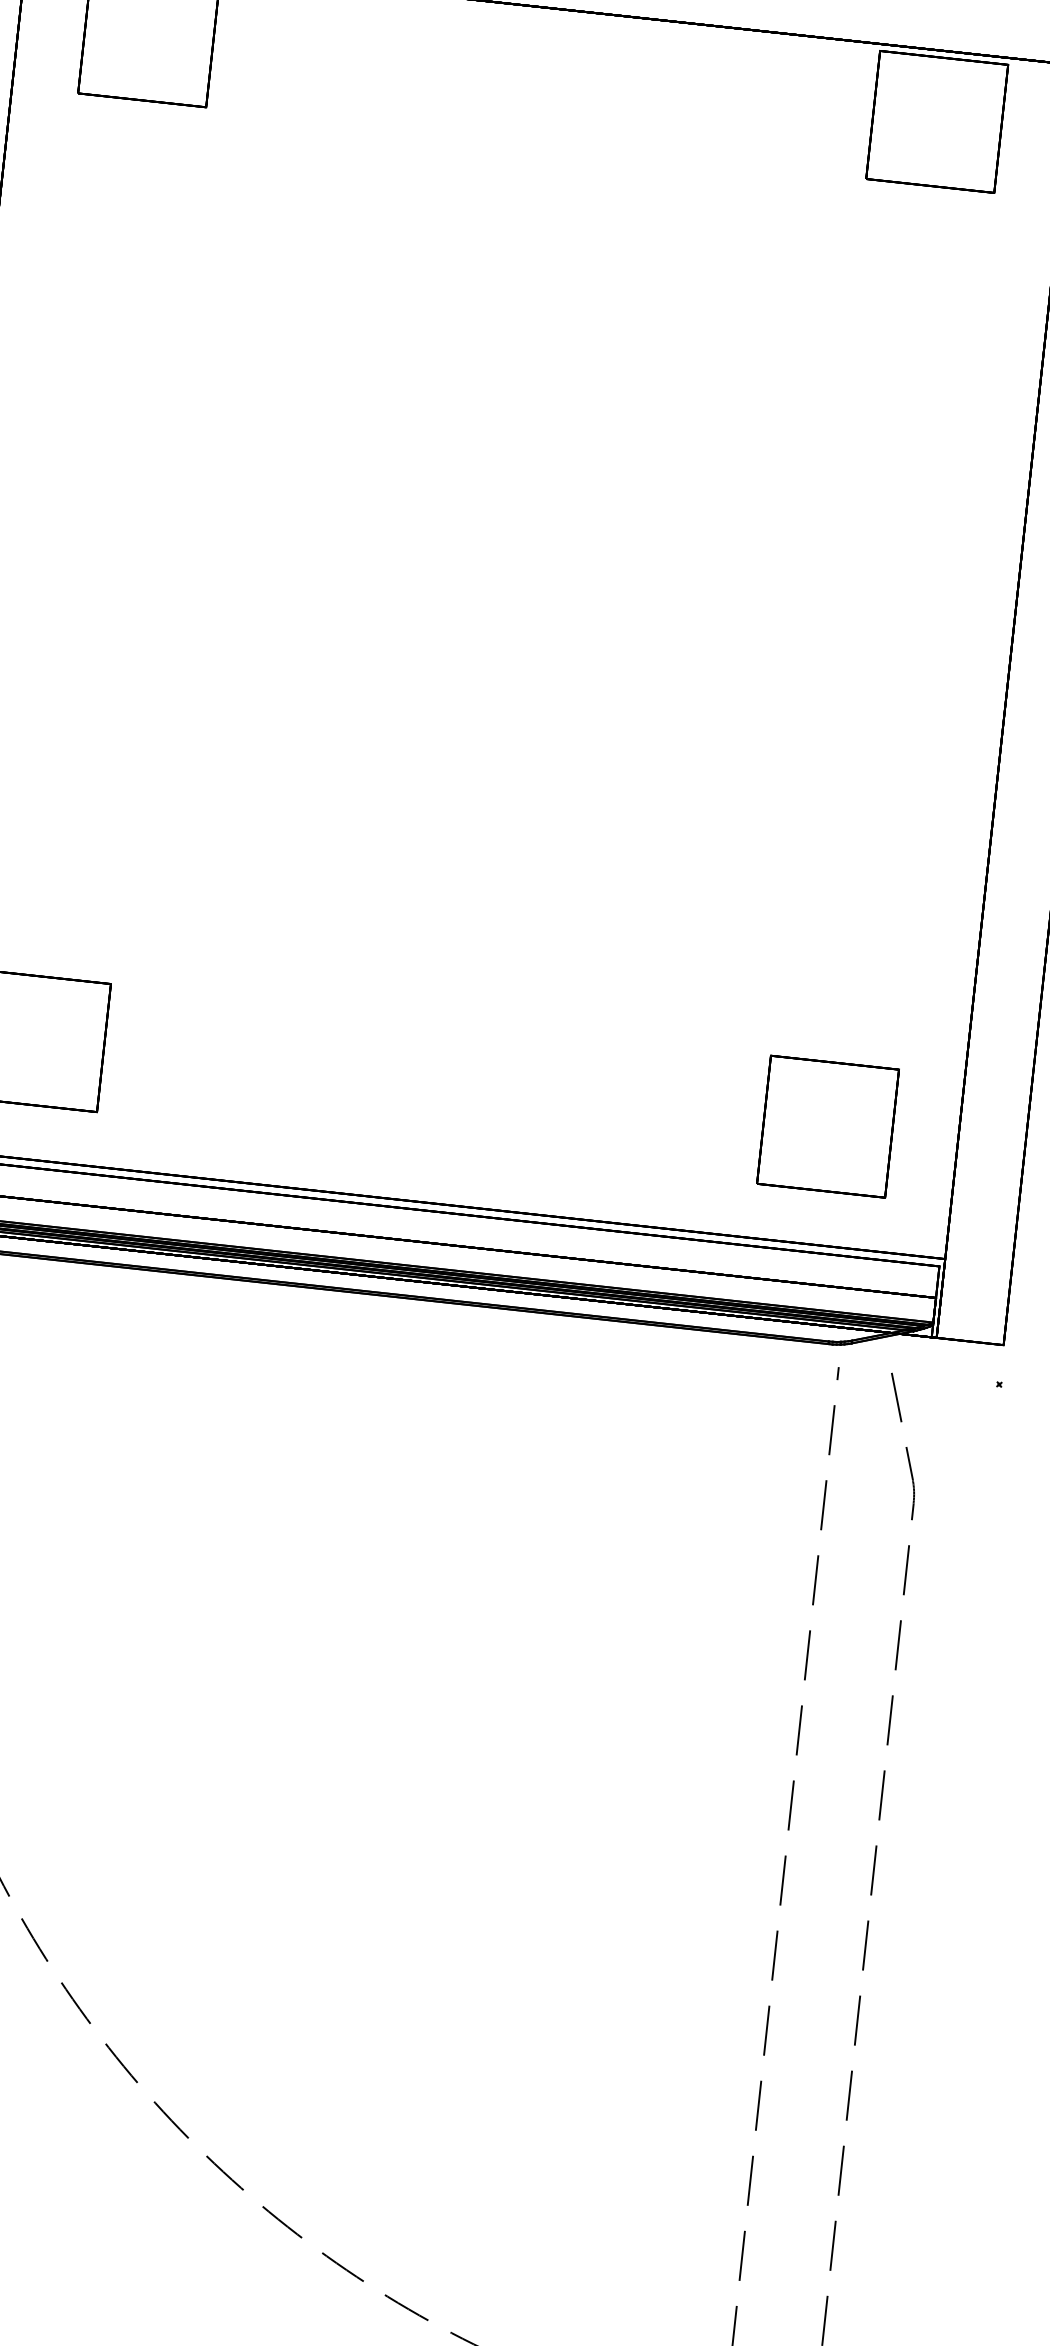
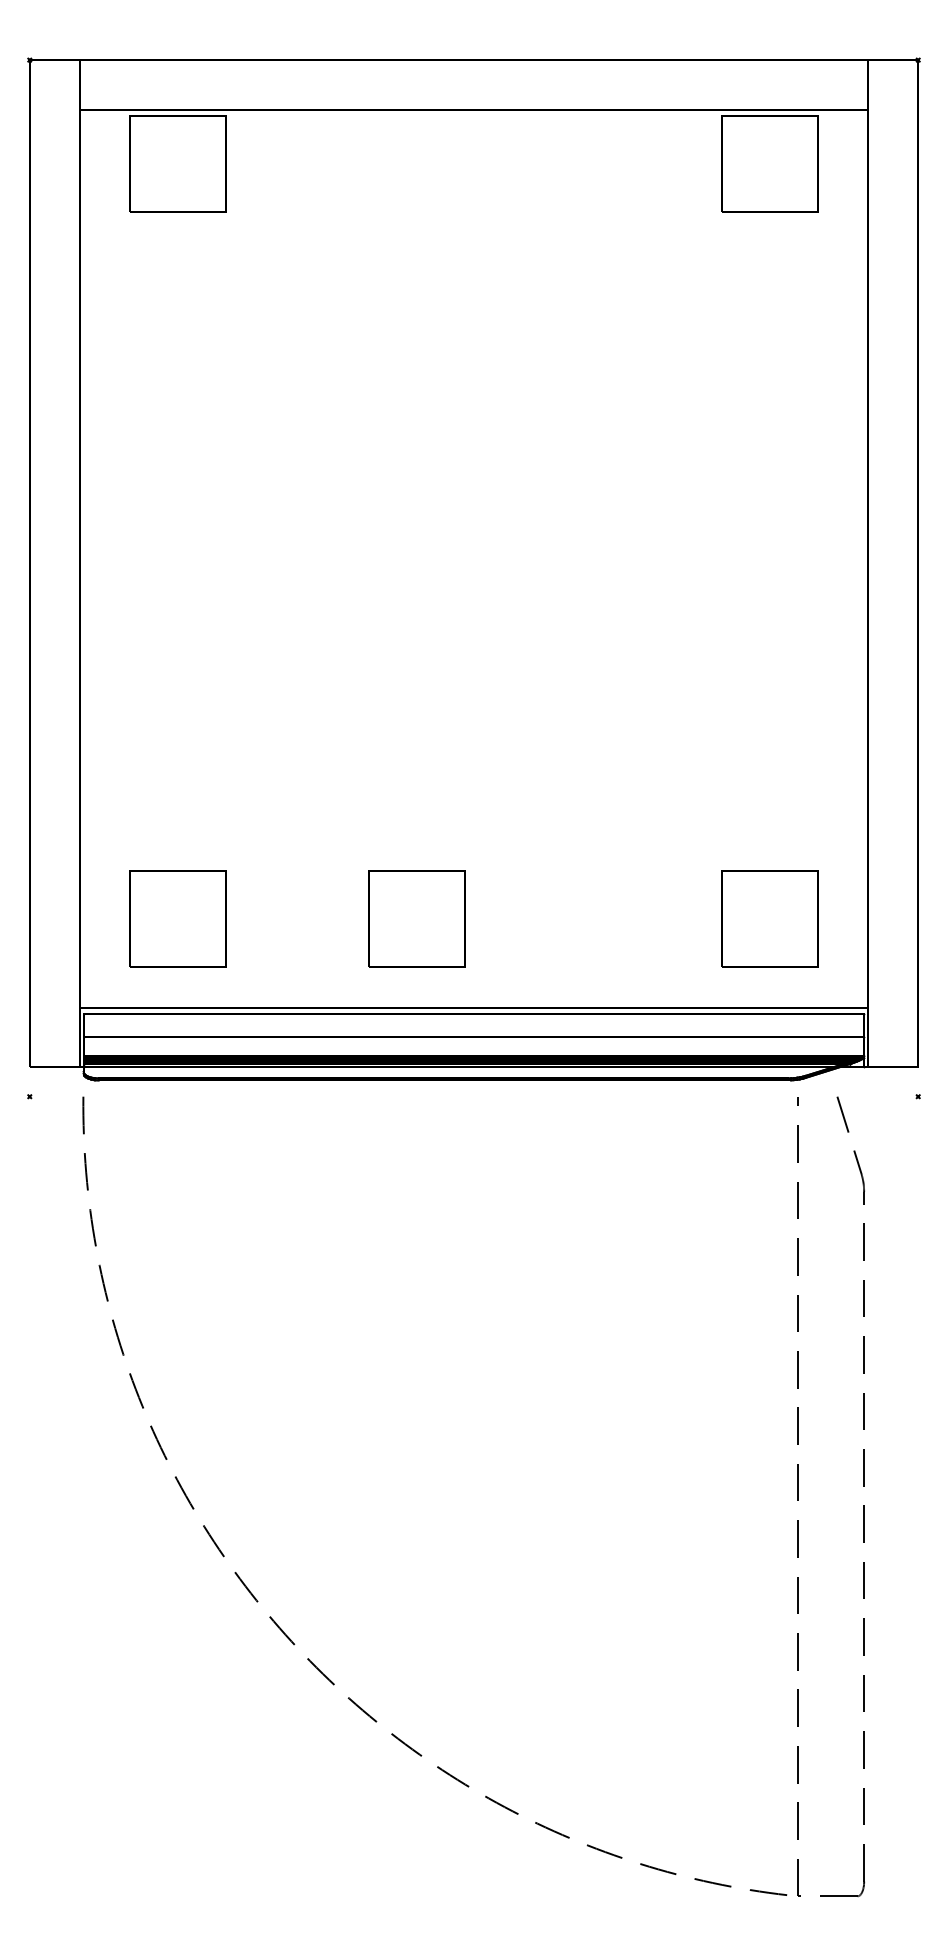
part: (357, 1074) -> (416, 918), added

